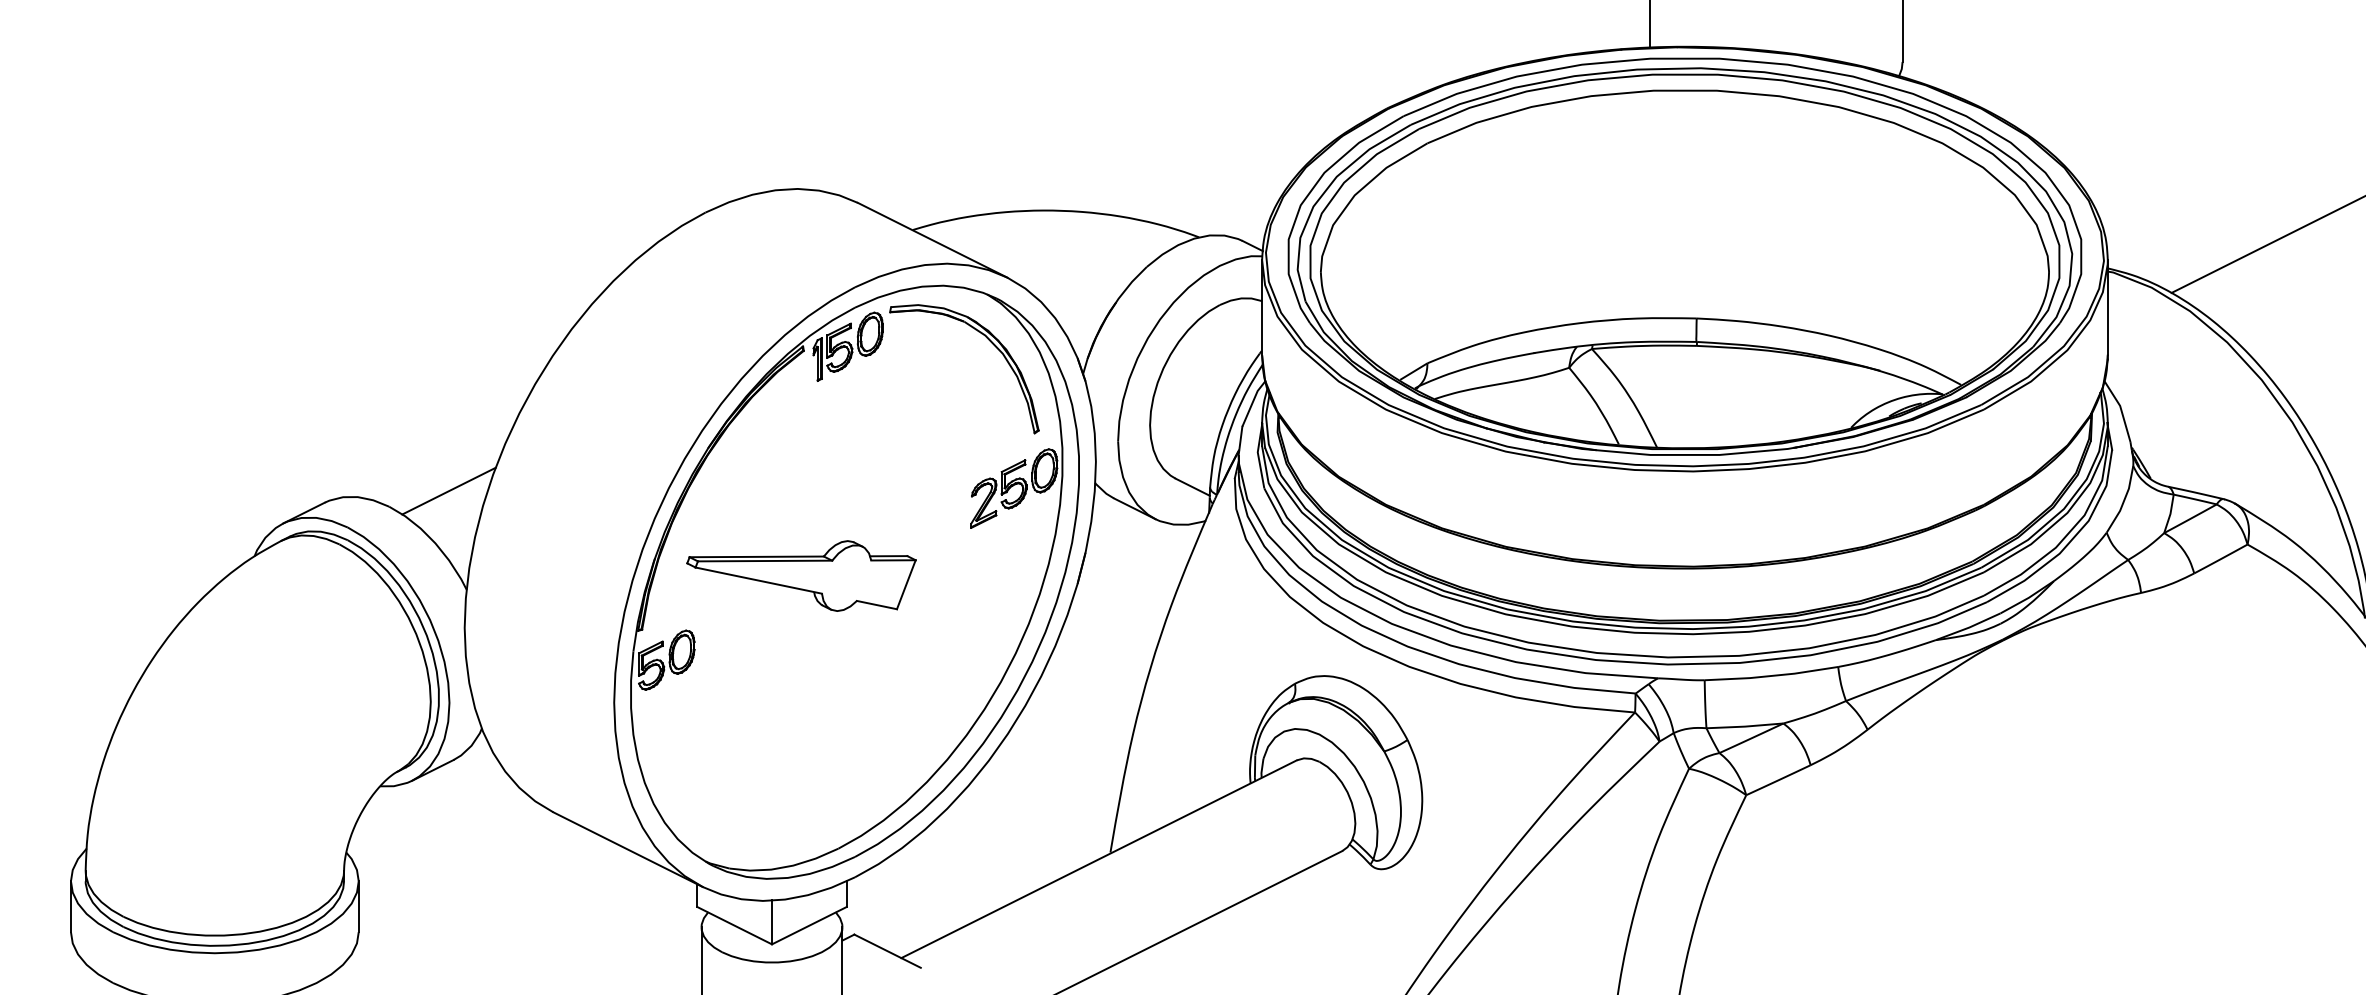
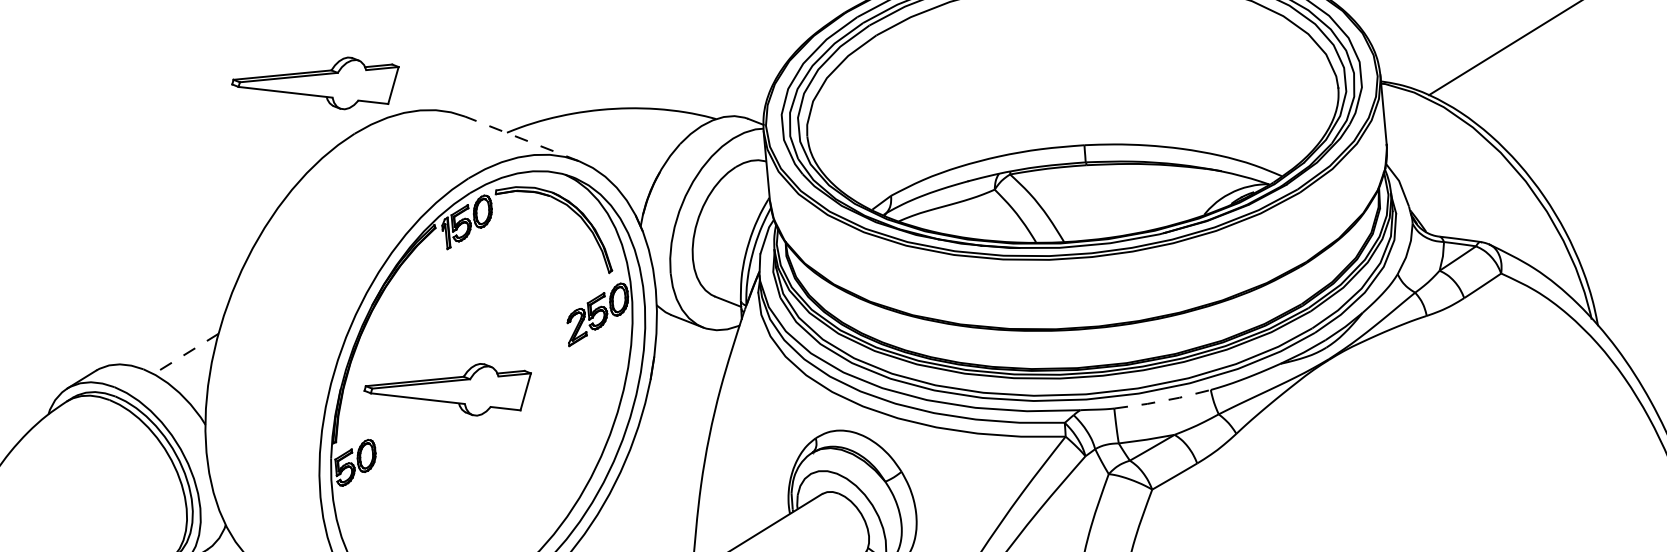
part: (659, 142) -> (316, 85), added
line: (932, 240) -> (521, 139), solid -> dashed
line: (448, 491) -> (185, 354), solid -> dashed
line: (1771, 675) -> (1162, 400), solid -> dashed

